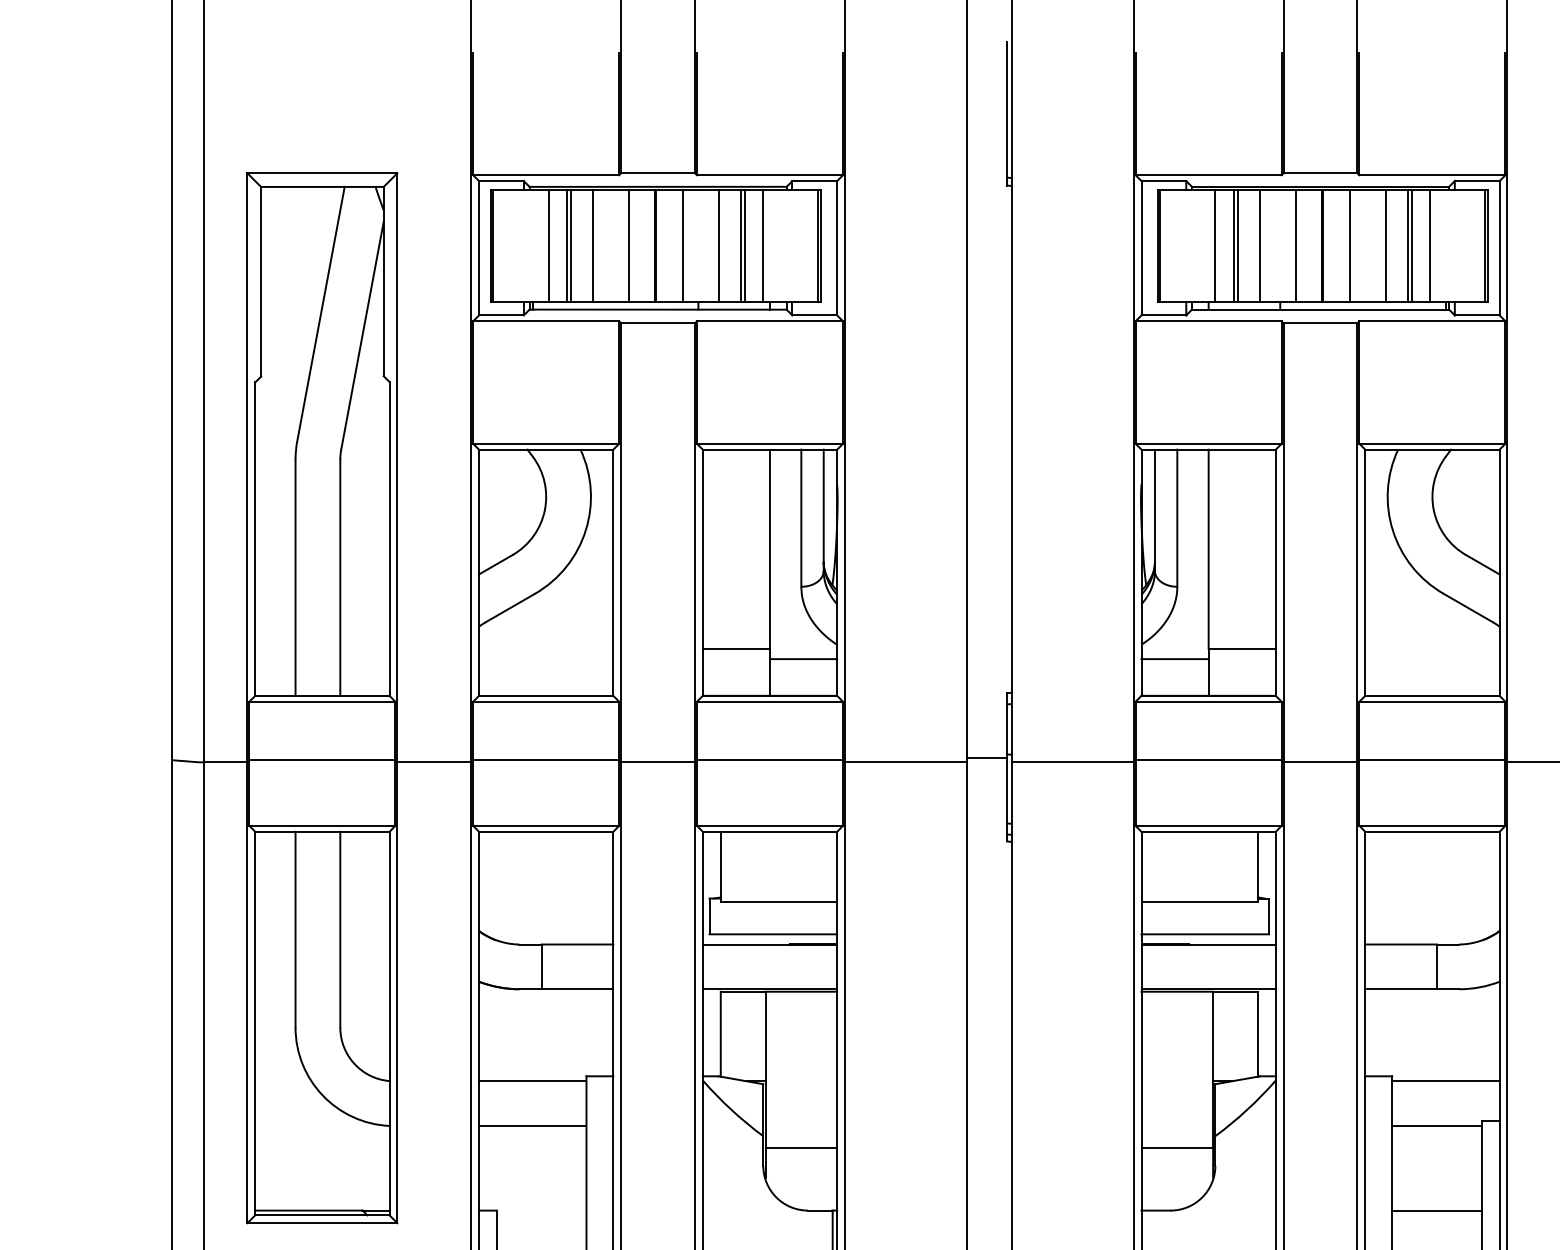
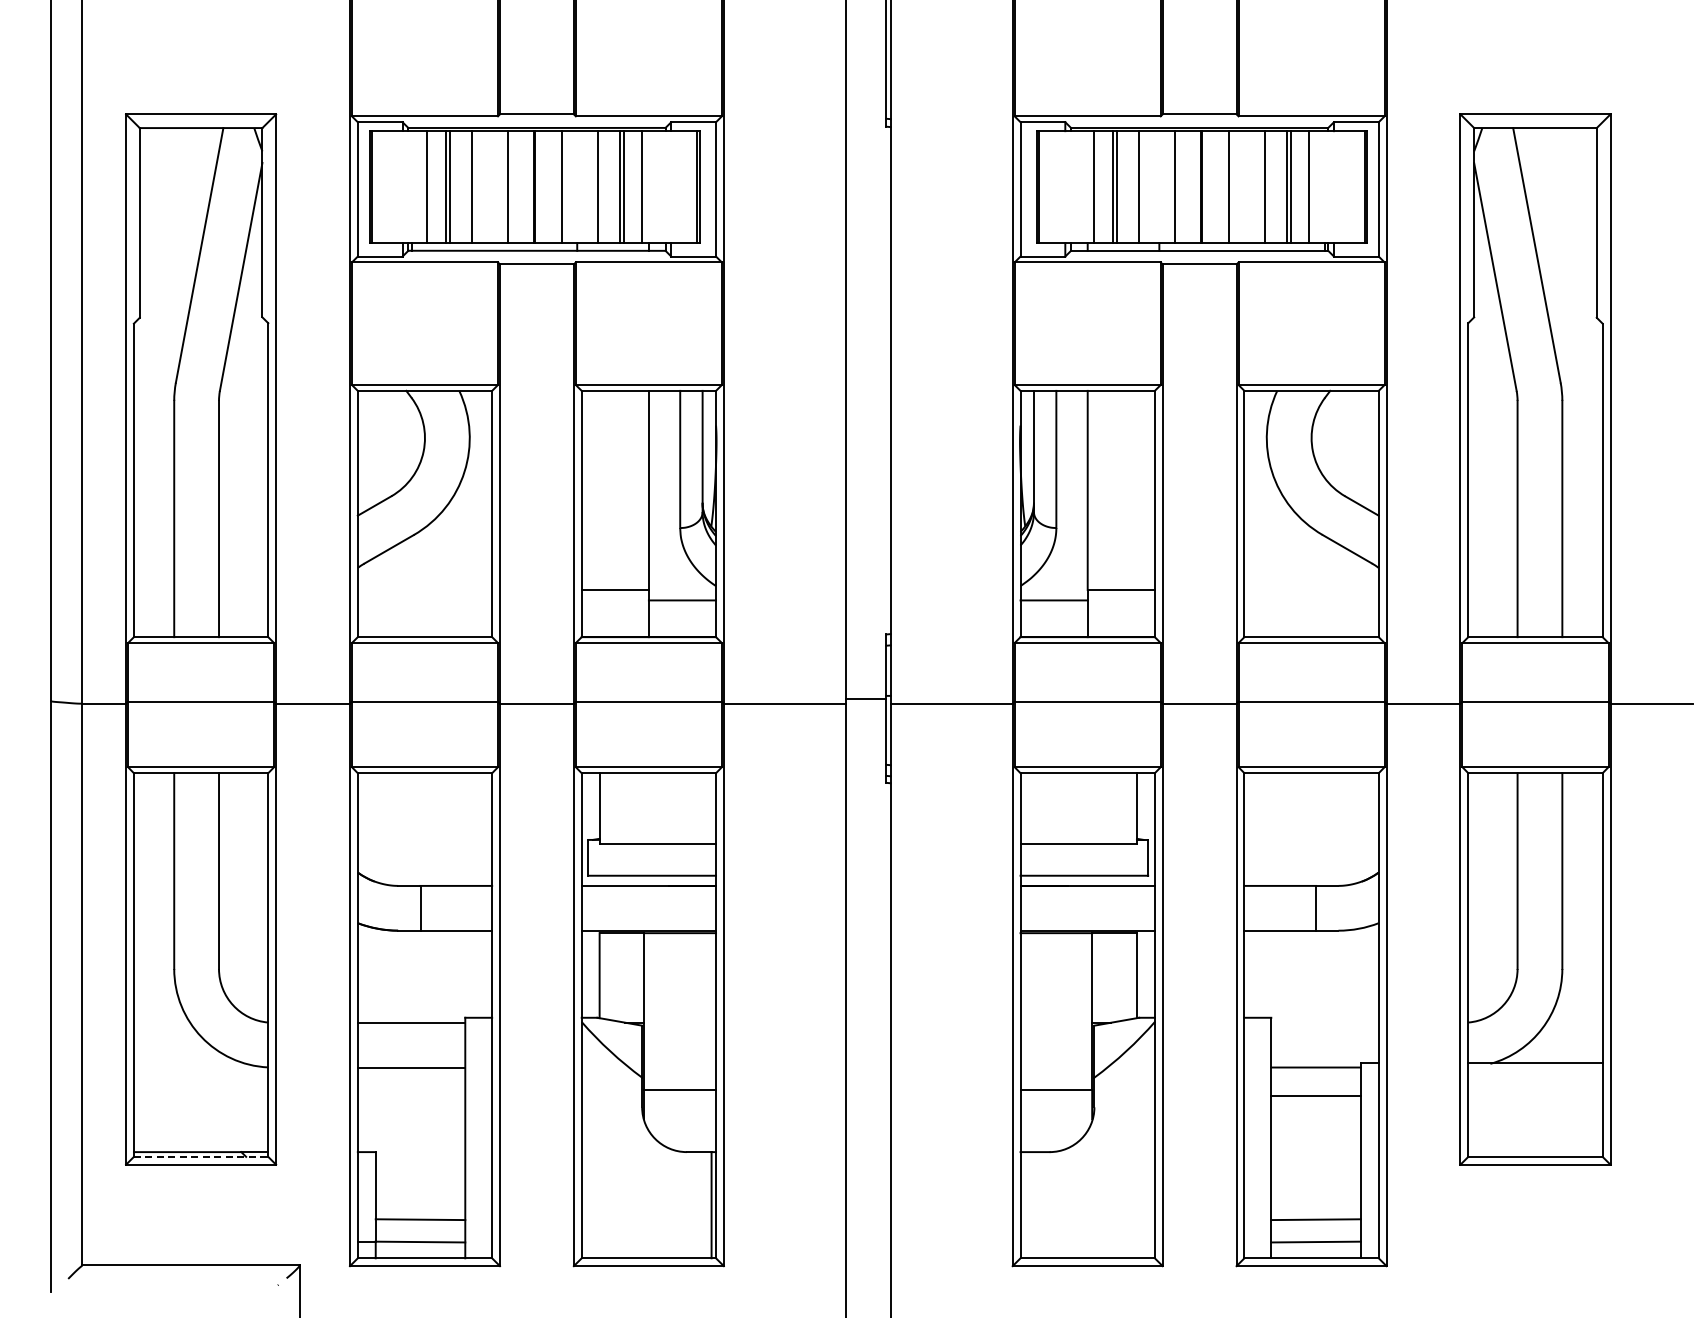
line: (1445, 1081) -> (1324, 1022), removed
line: (1436, 1210) -> (1315, 1096), moved
line: (322, 1214) -> (201, 1156), solid -> dashed

